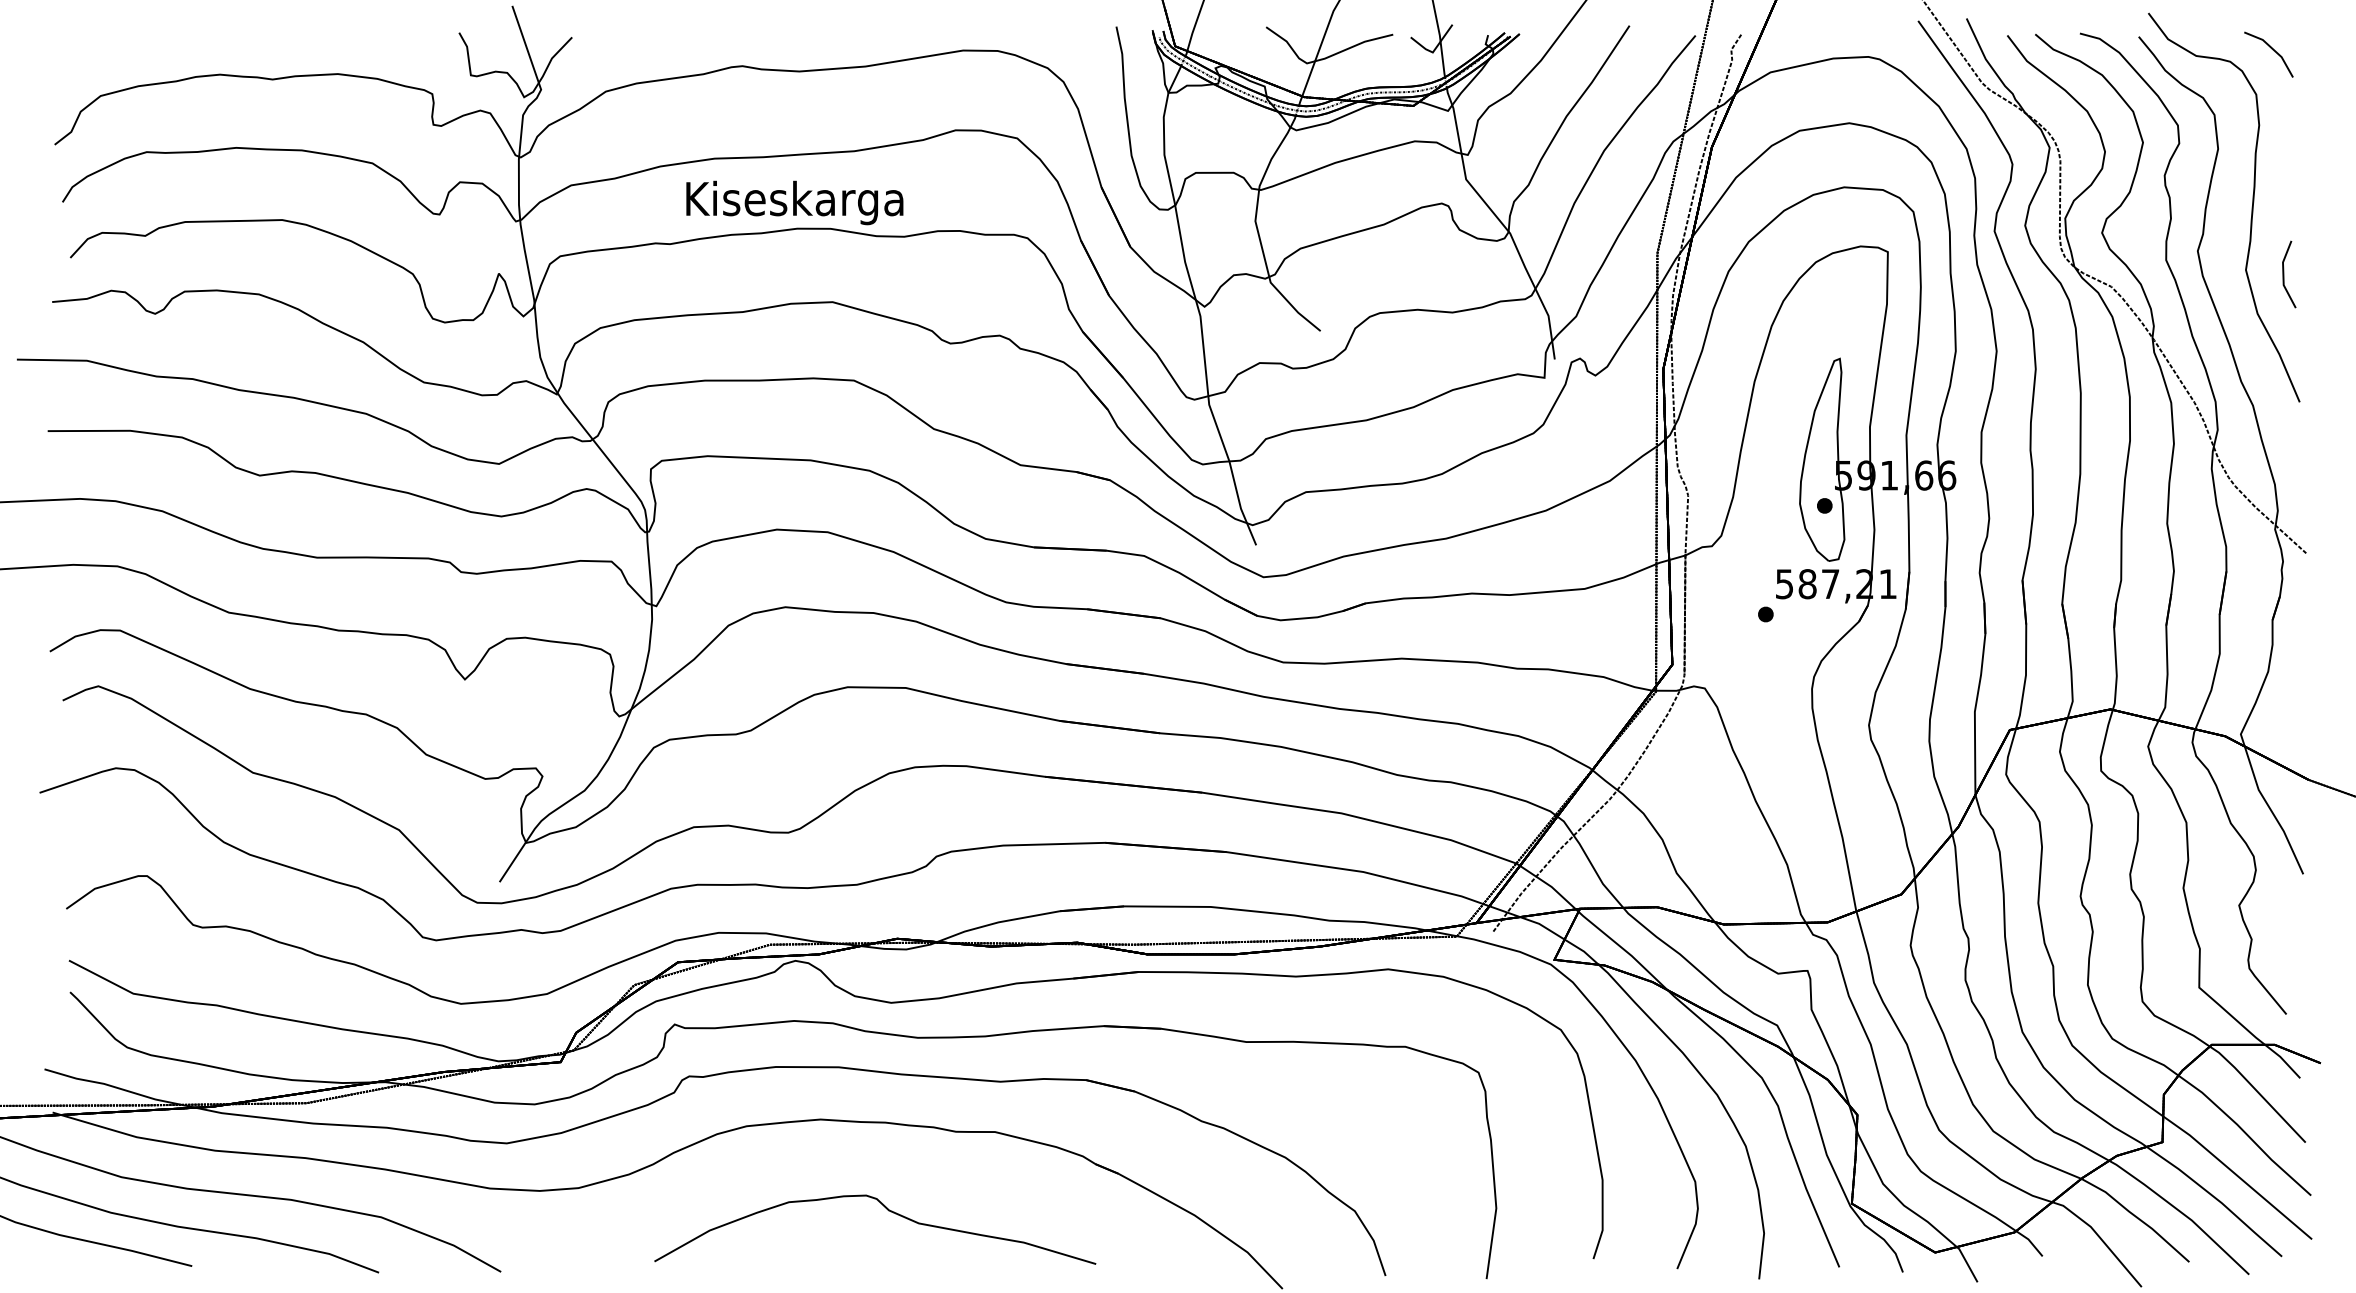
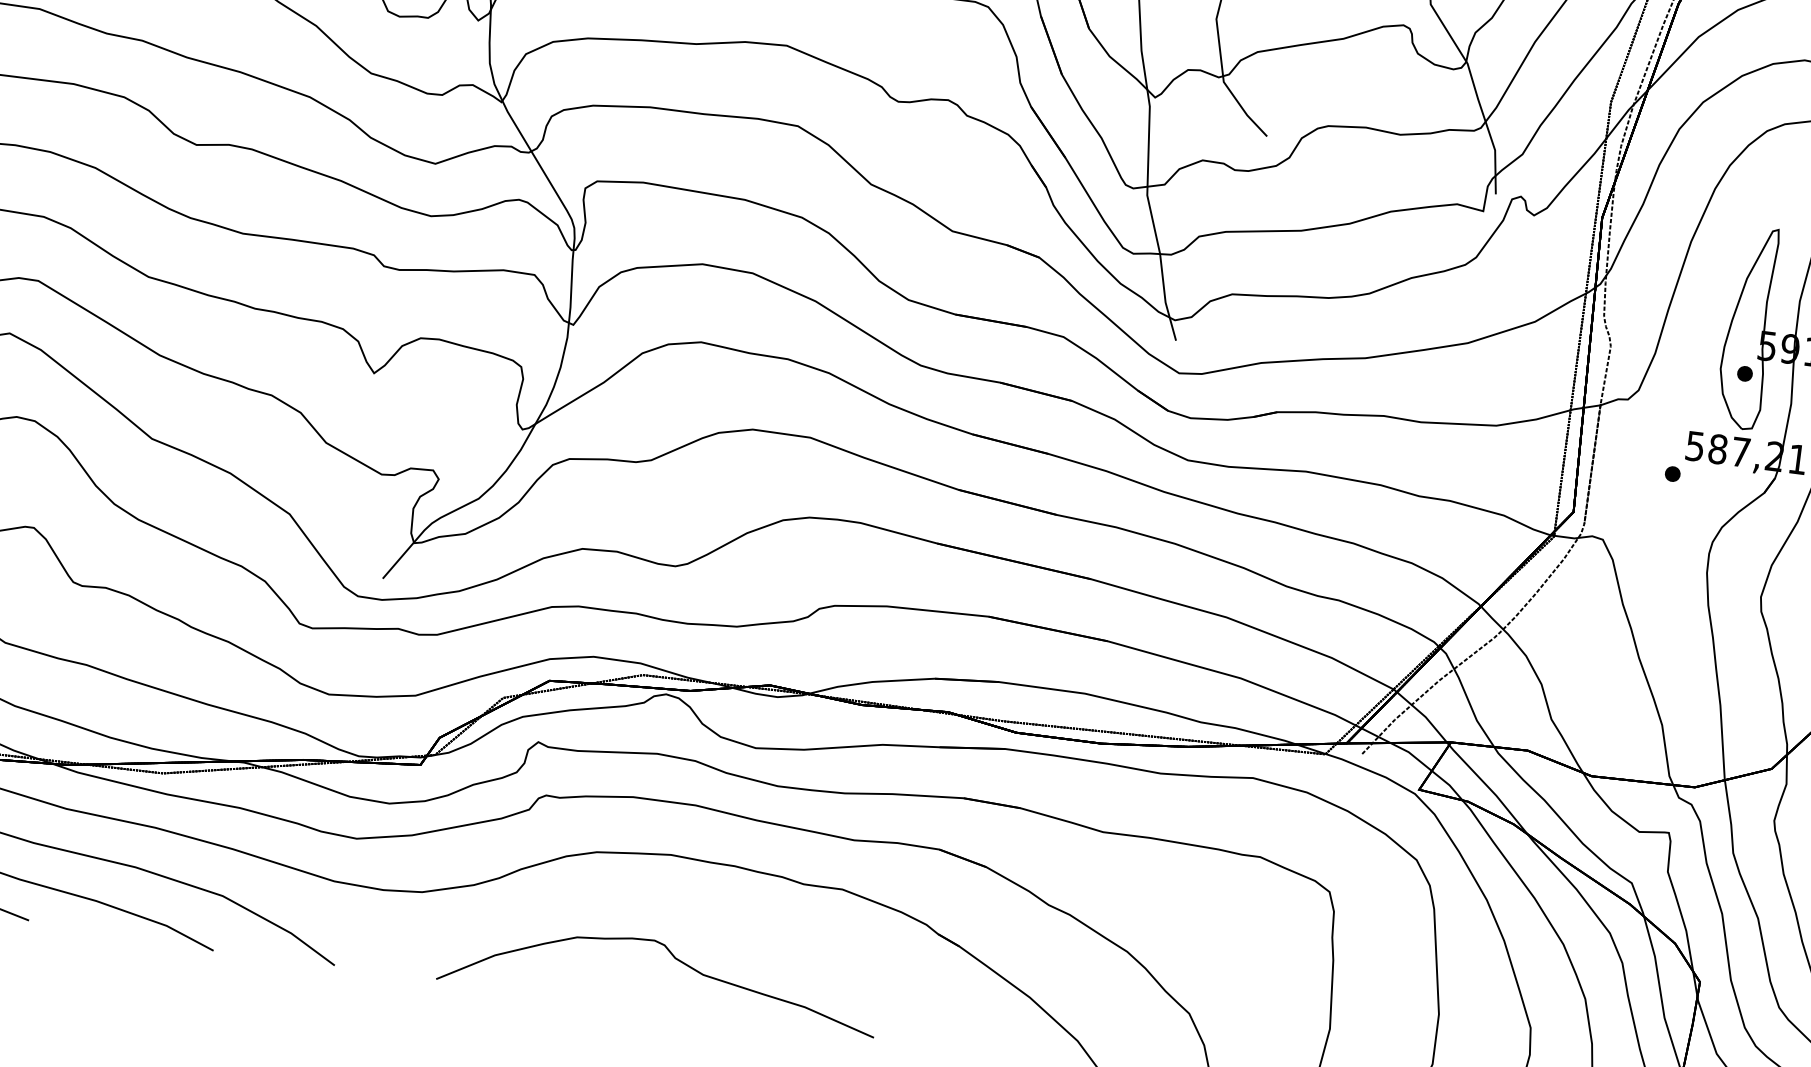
curve: (888, 1211) -> (674, 959), moved

